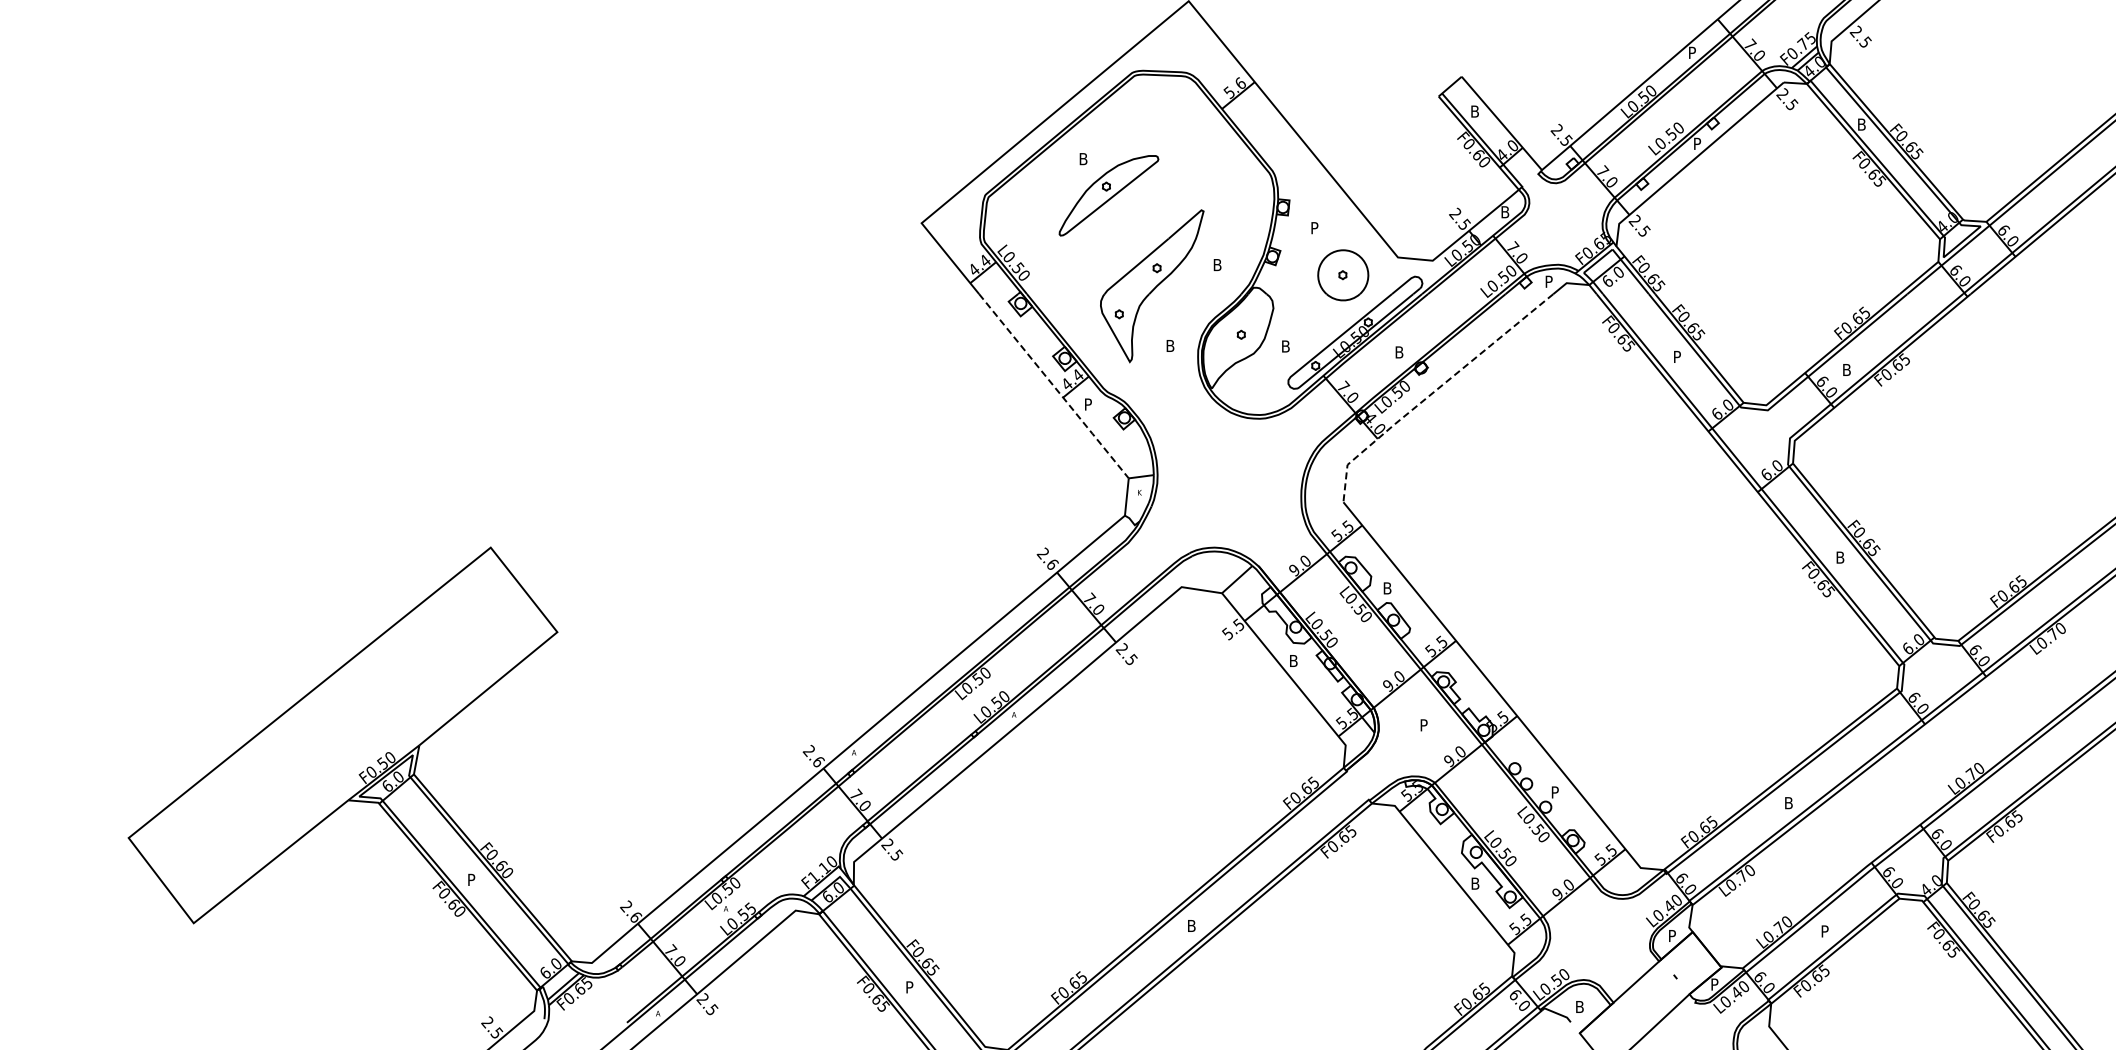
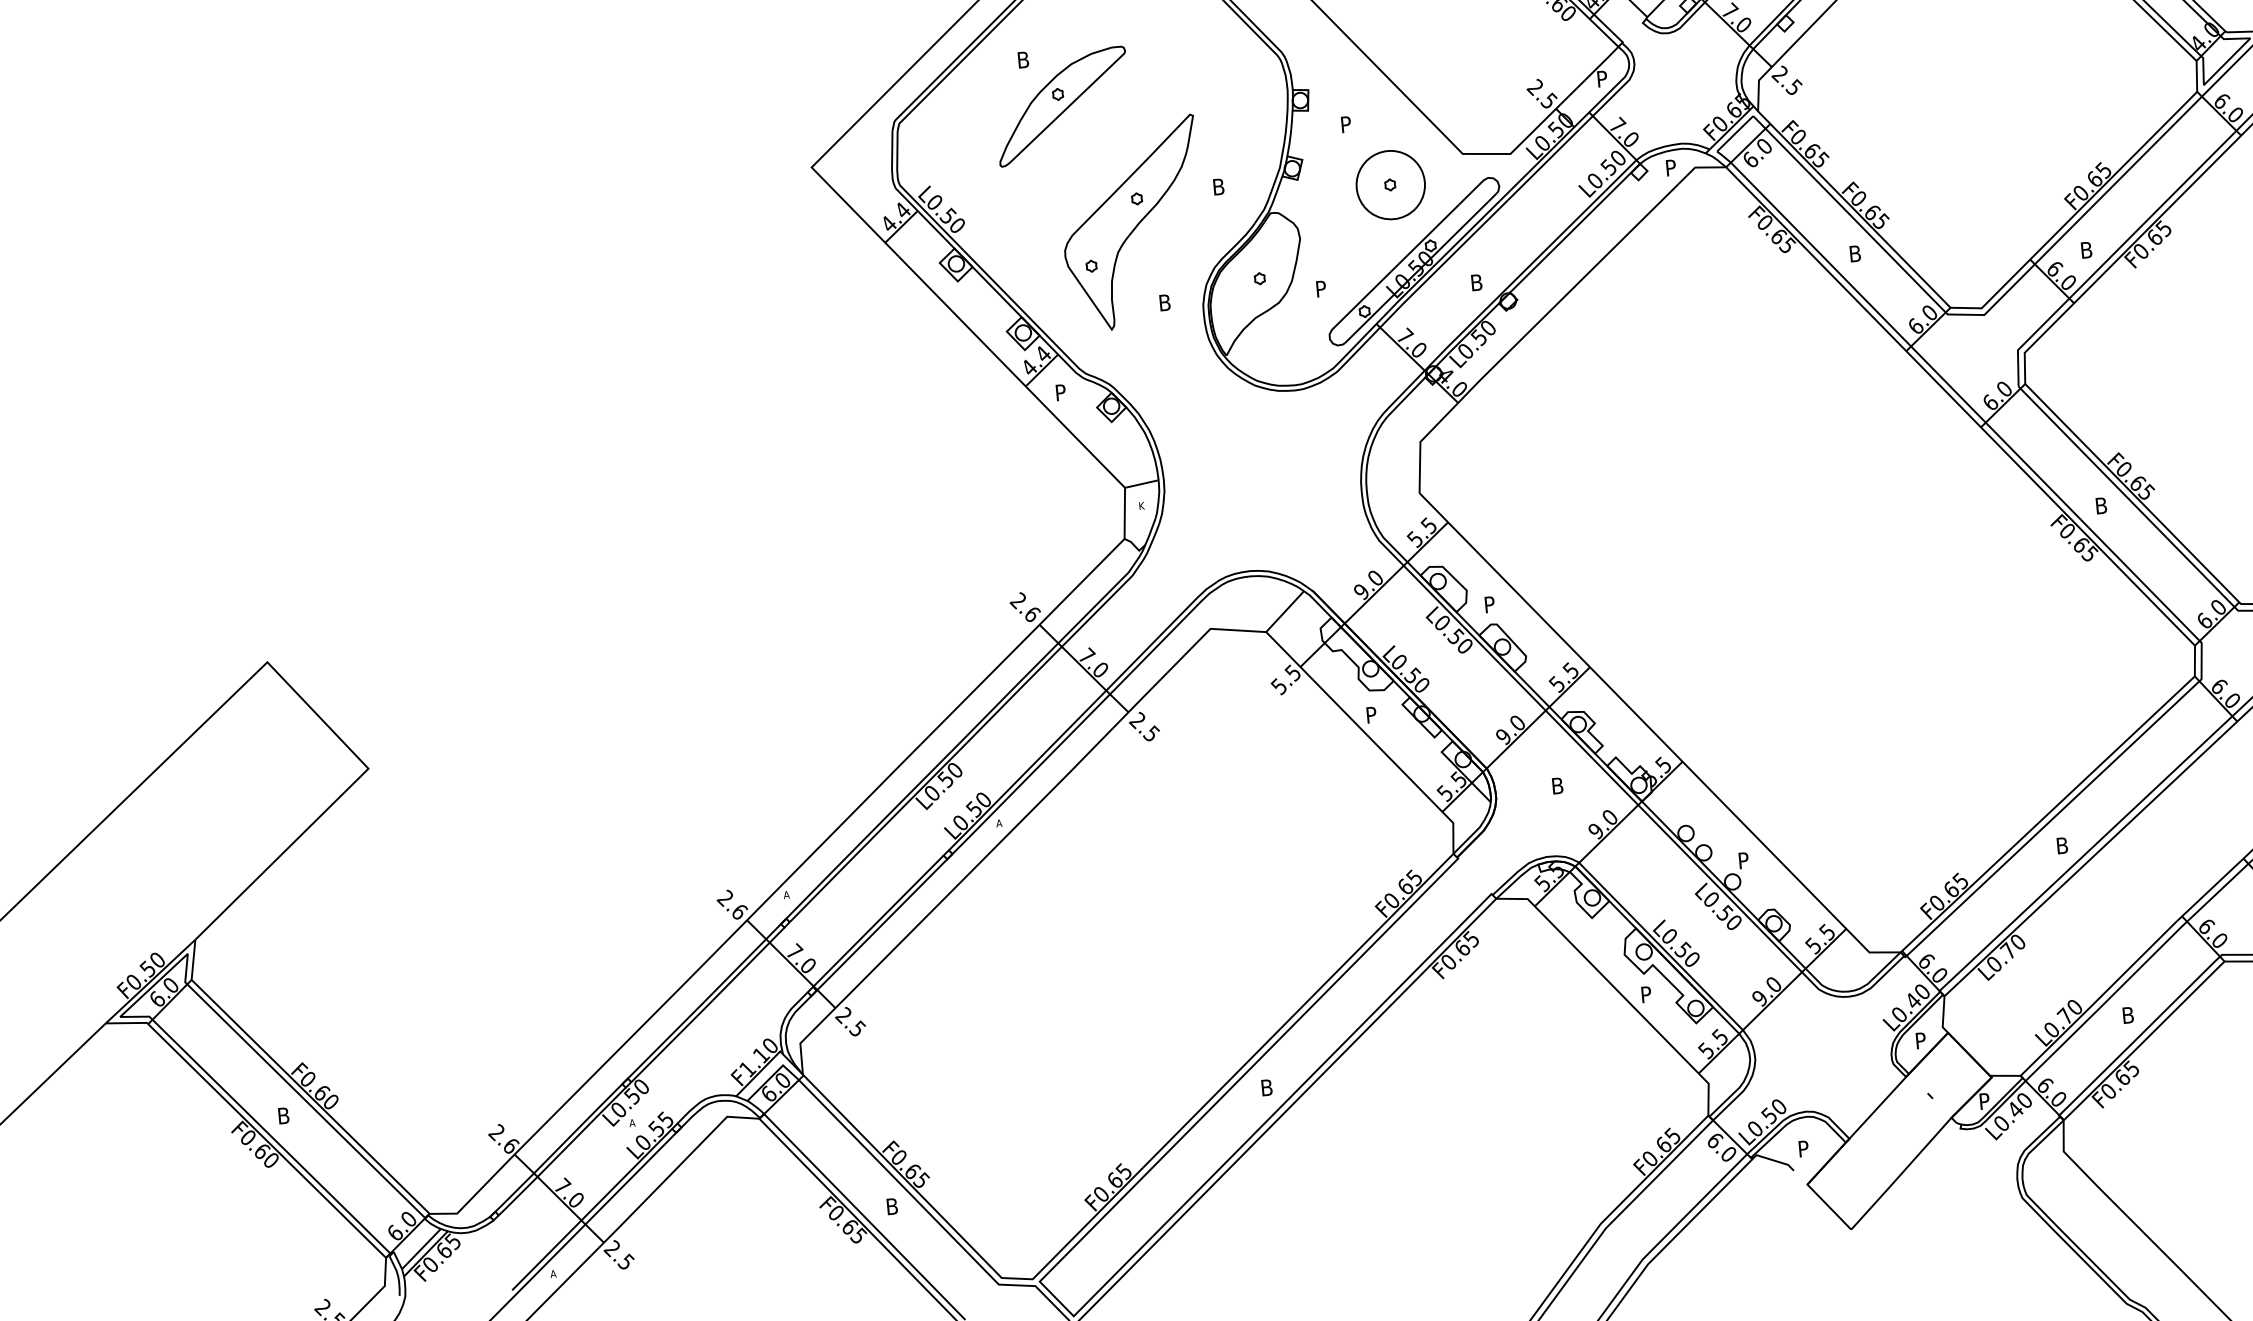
text: (1506, 212) -> (1604, 79), B -> P
text: (1286, 346) -> (1322, 288), B -> P
text: (1678, 356) -> (1856, 253), P -> B
line: (1054, 387) -> (1012, 373), dashed -> solid
line: (1434, 391) -> (1529, 331), dashed -> solid
text: (1388, 588) -> (1491, 604), B -> P
text: (1294, 660) -> (1373, 714), B -> P
text: (1425, 725) -> (1559, 786), P -> B
text: (472, 879) -> (284, 1115), P -> B
text: (1476, 883) -> (1648, 994), B -> P
text: (1826, 931) -> (2129, 1015), P -> B
text: (910, 987) -> (892, 1206), P -> B
text: (1580, 1006) -> (1805, 1148), B -> P

